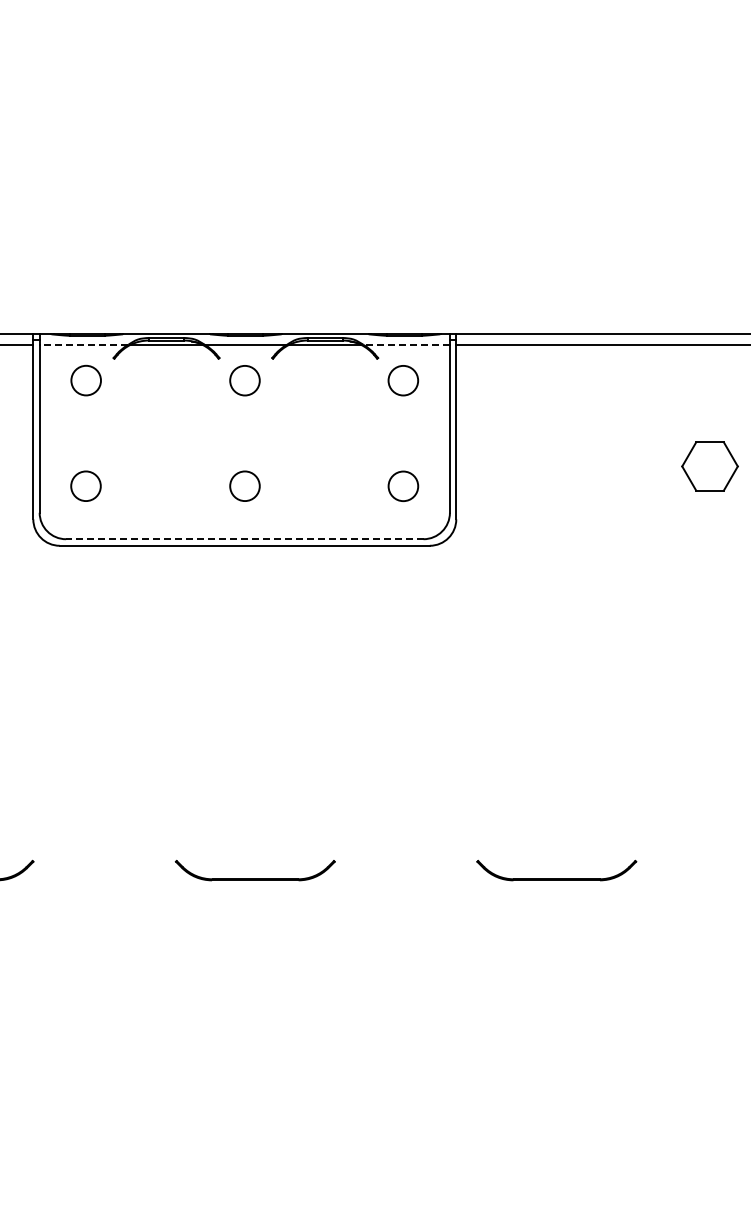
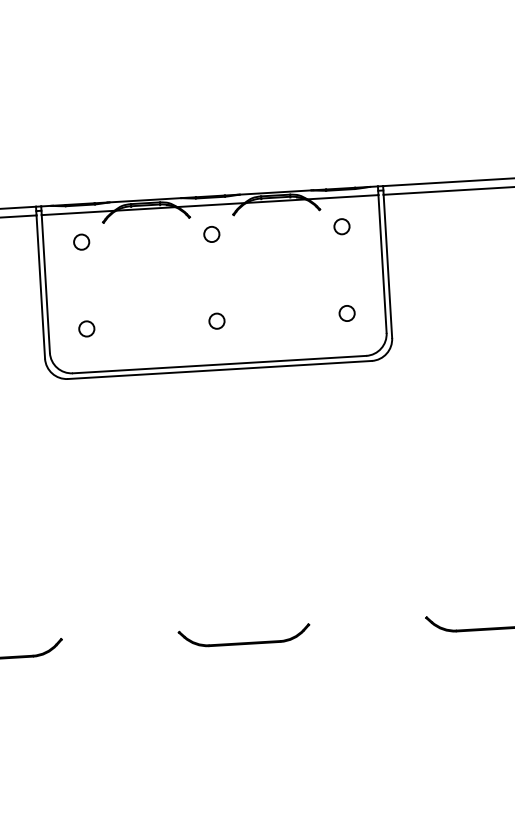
line: (83, 344) -> (77, 212), dashed -> solid
line: (406, 344) -> (342, 196), dashed -> solid
circle: (85, 380) -> (81, 242), size x0.62
circle: (244, 380) -> (211, 234), size x0.62
circle: (403, 380) -> (342, 226), size x0.62
circle: (86, 486) -> (87, 329), size x0.62
circle: (244, 486) -> (216, 321), size x0.62
circle: (403, 486) -> (347, 313), size x0.62
line: (244, 539) -> (219, 364), dashed -> solid

